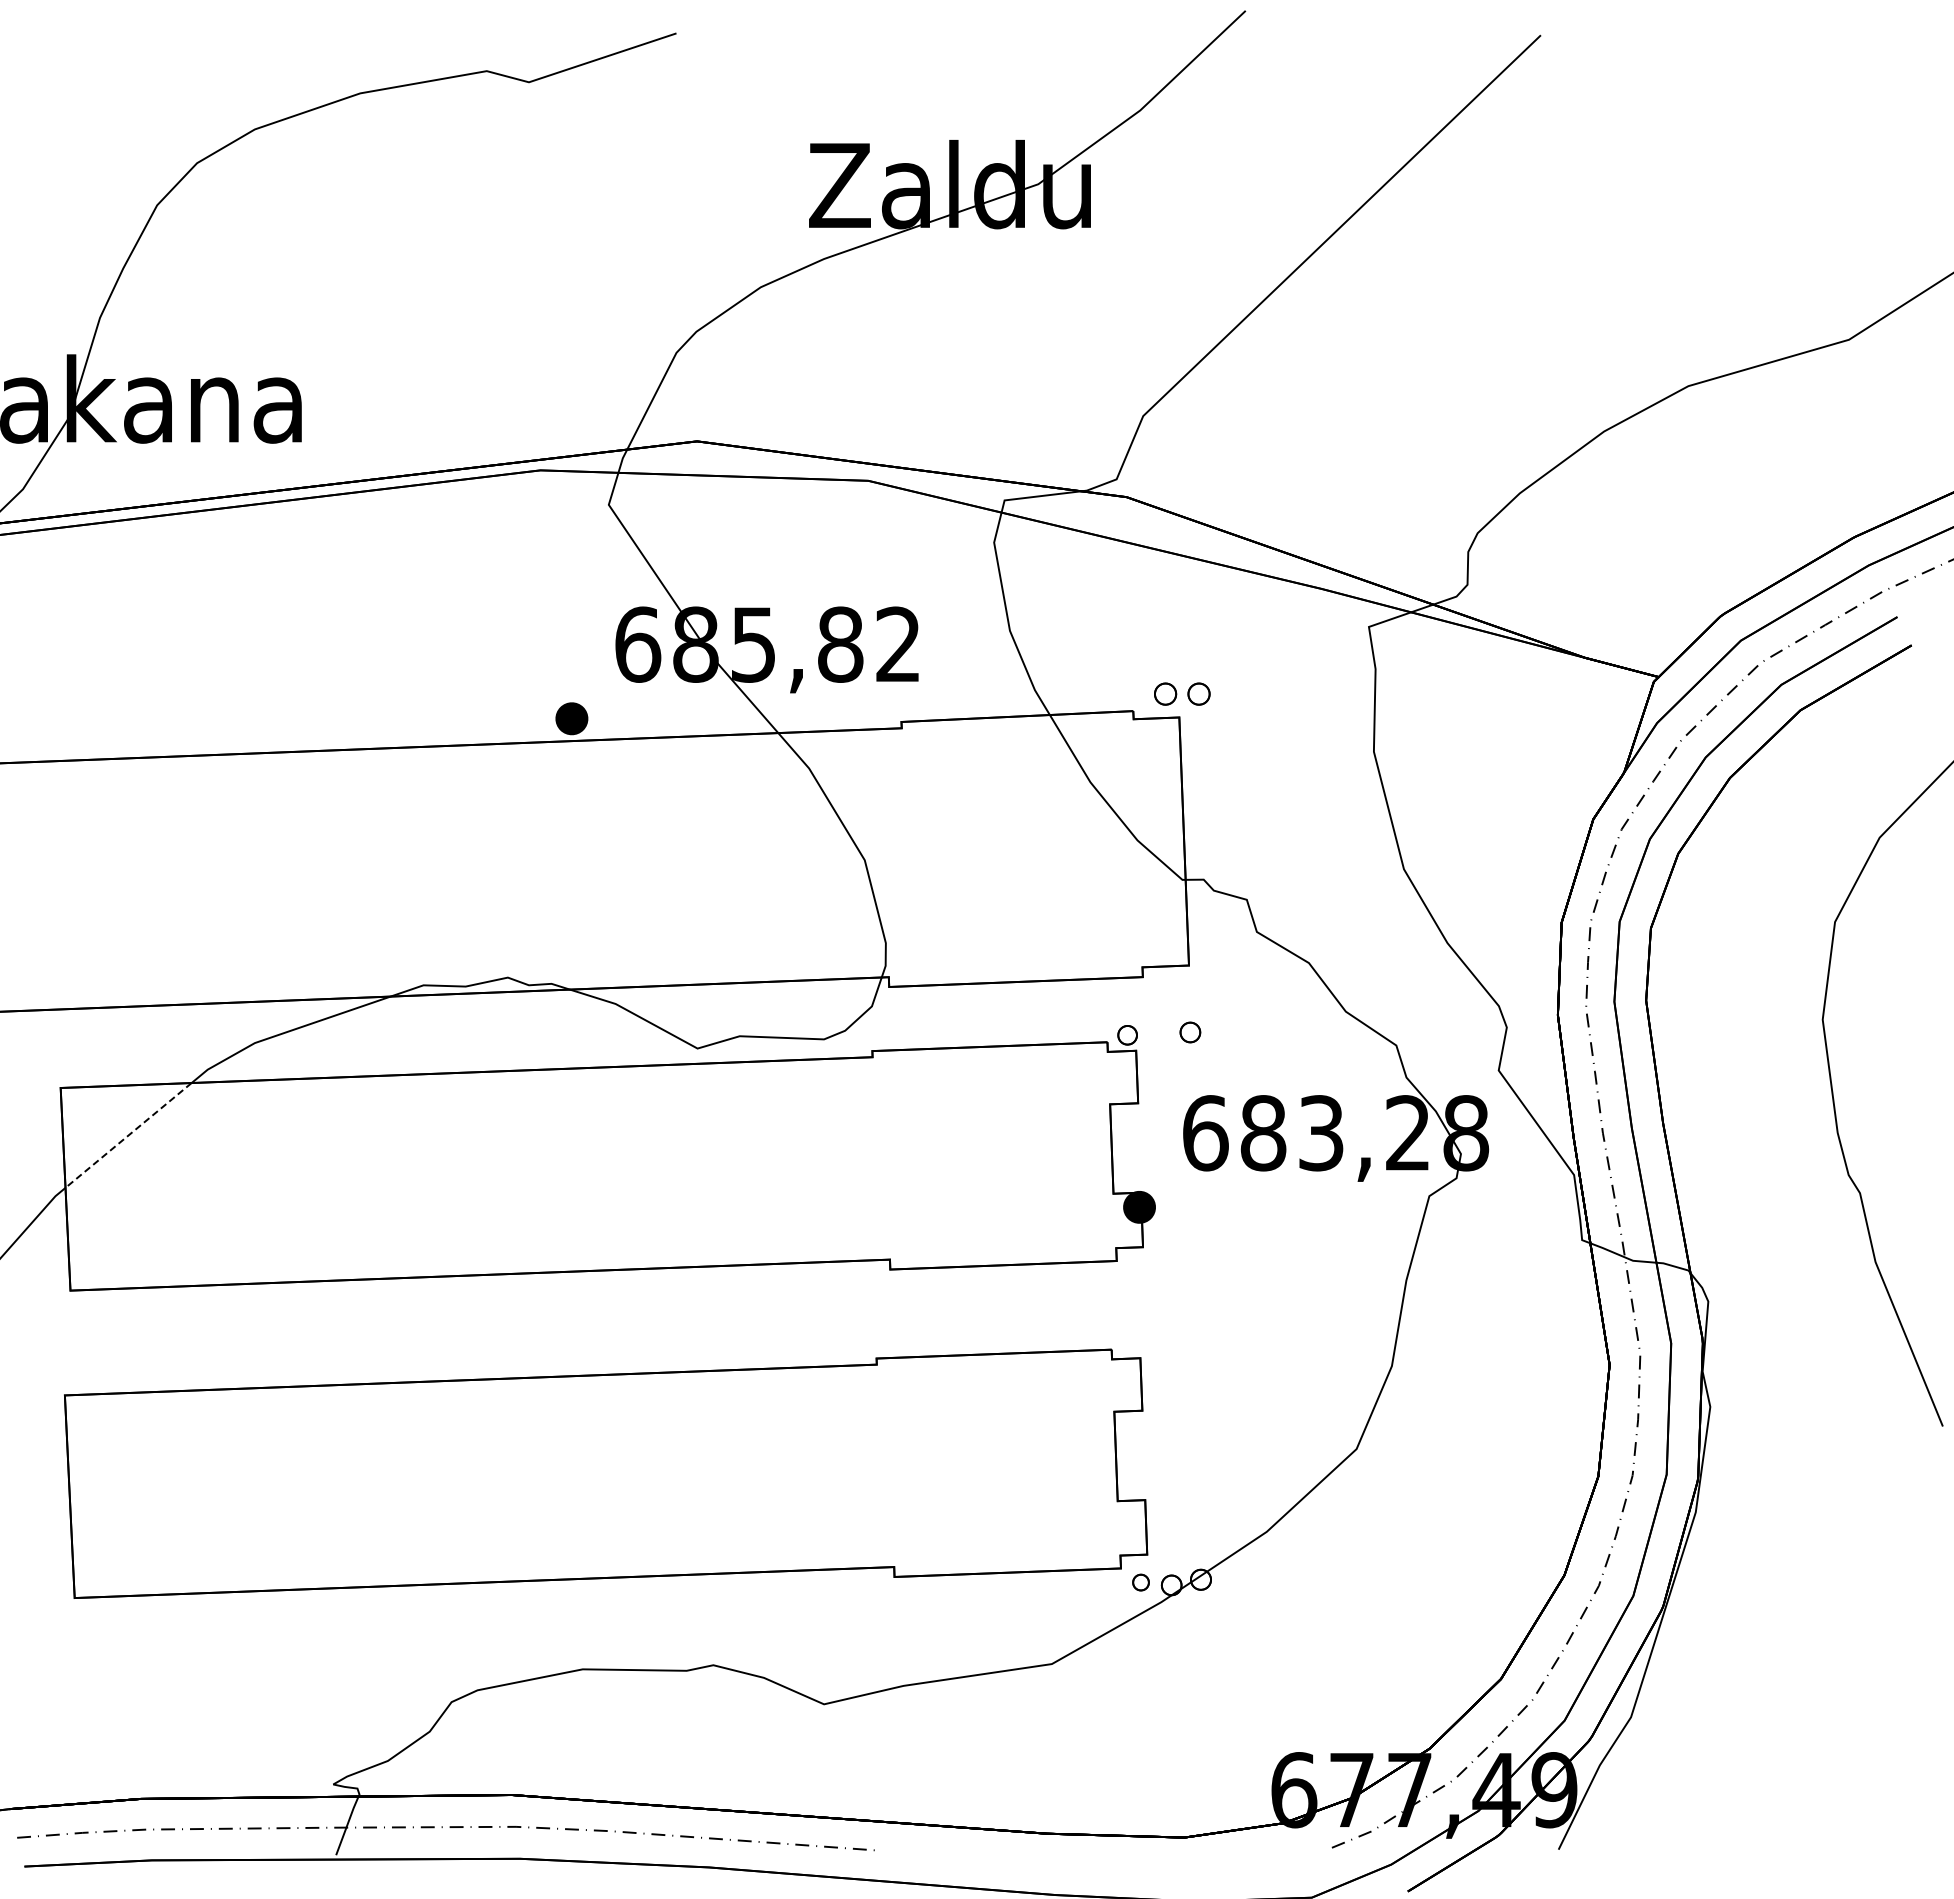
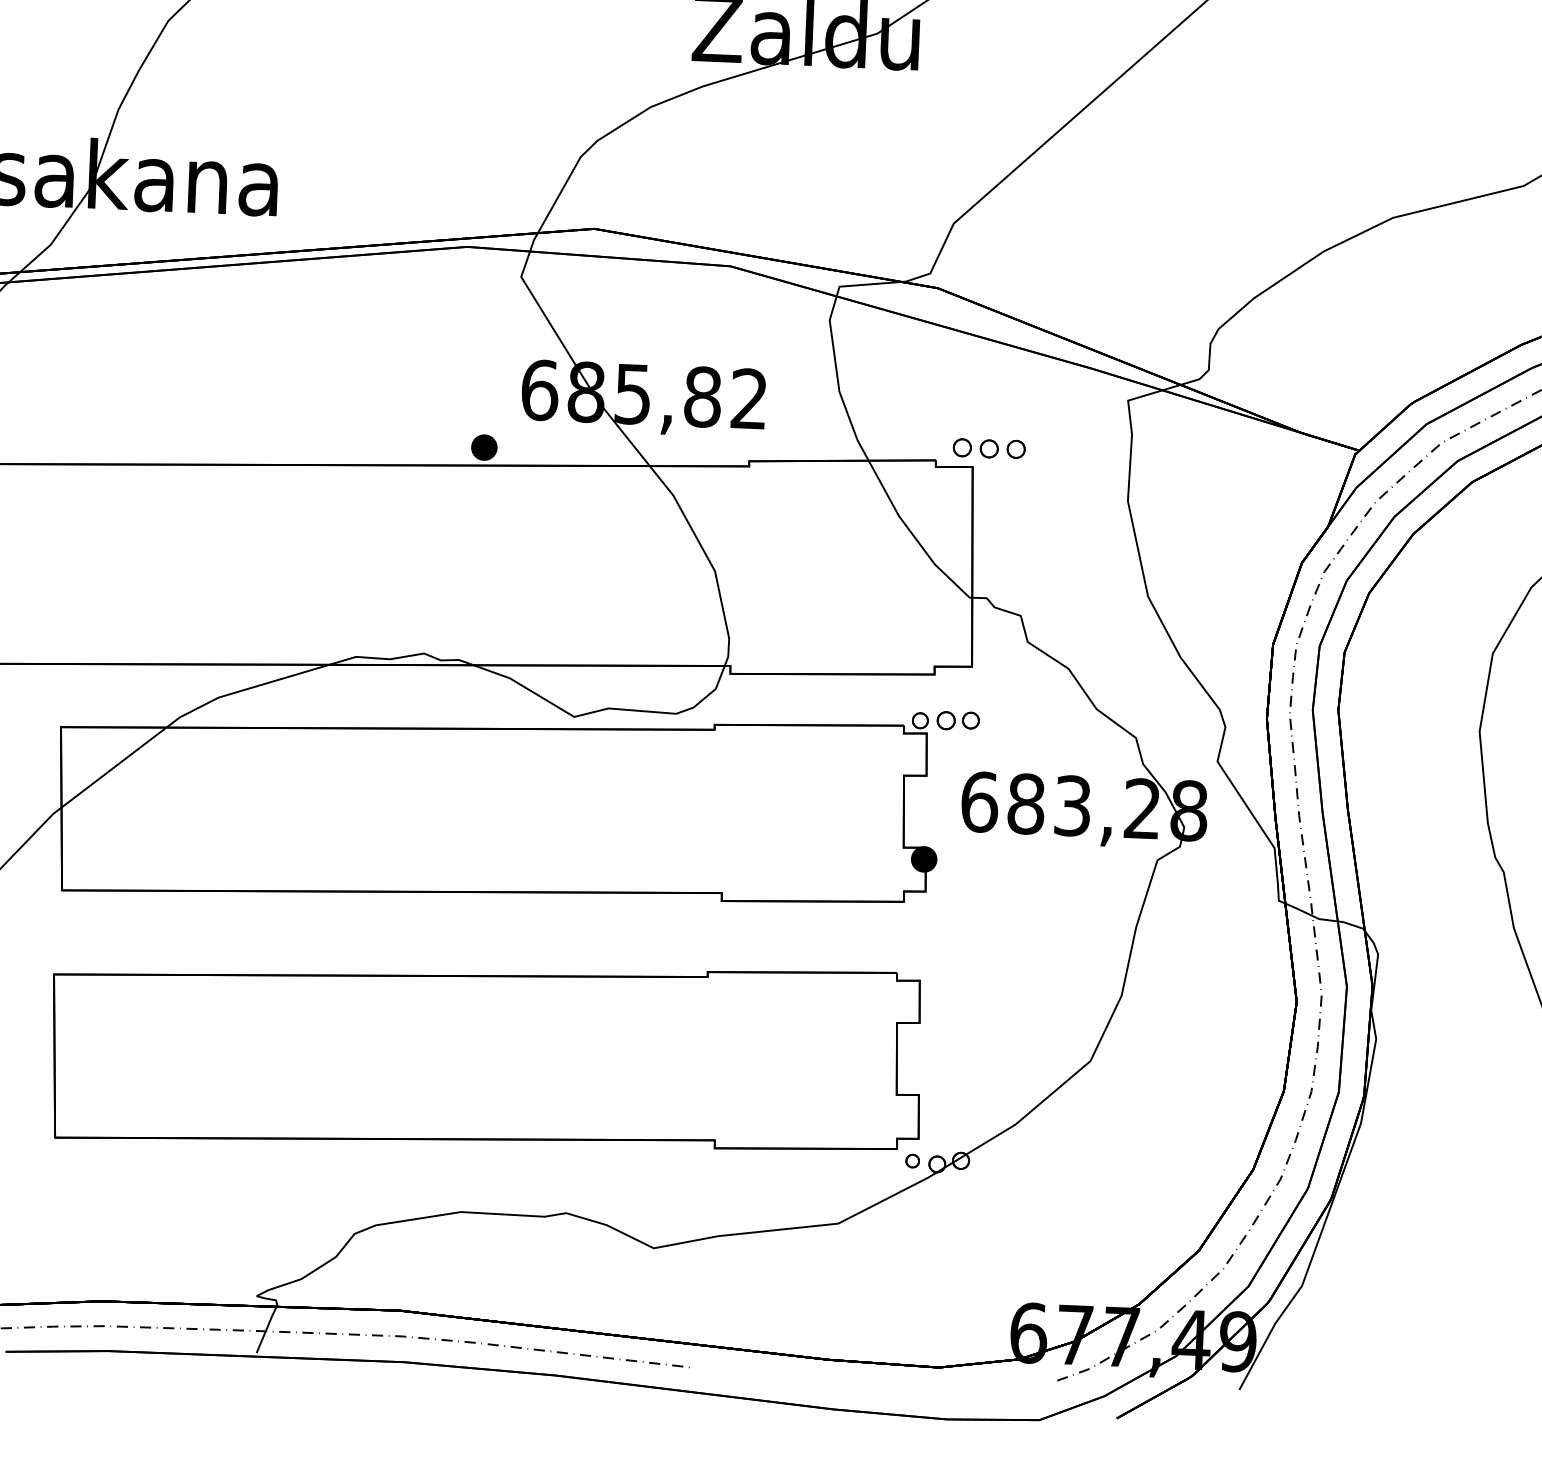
part: (1232, 692) -> (1016, 448), added
part: (1159, 1033) -> (946, 720), added
line: (128, 1135) -> (113, 767), dashed -> solid

